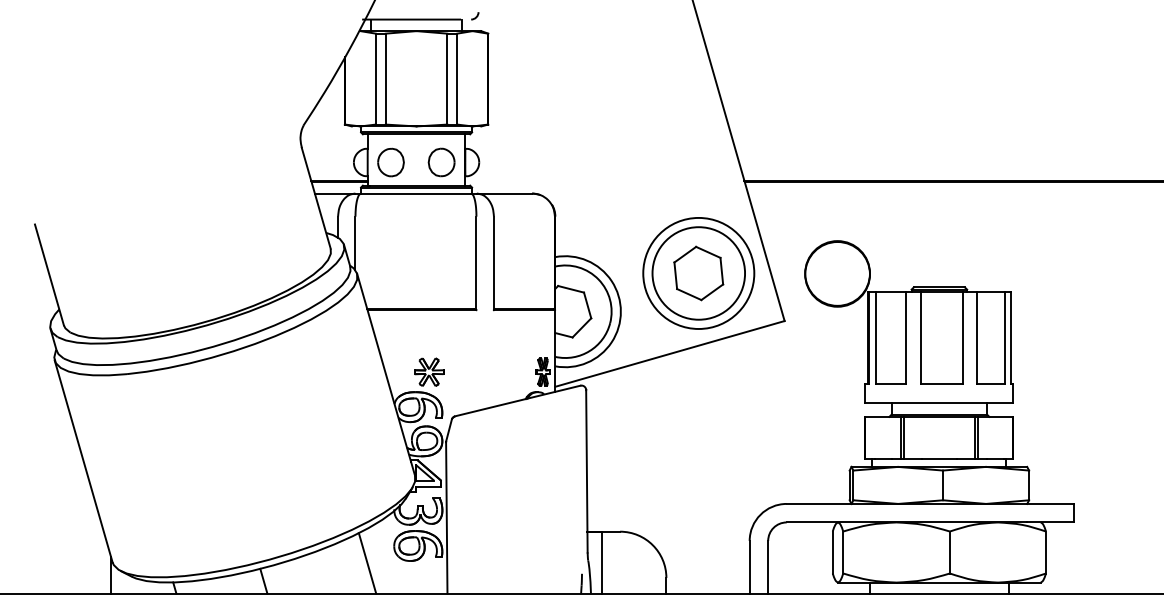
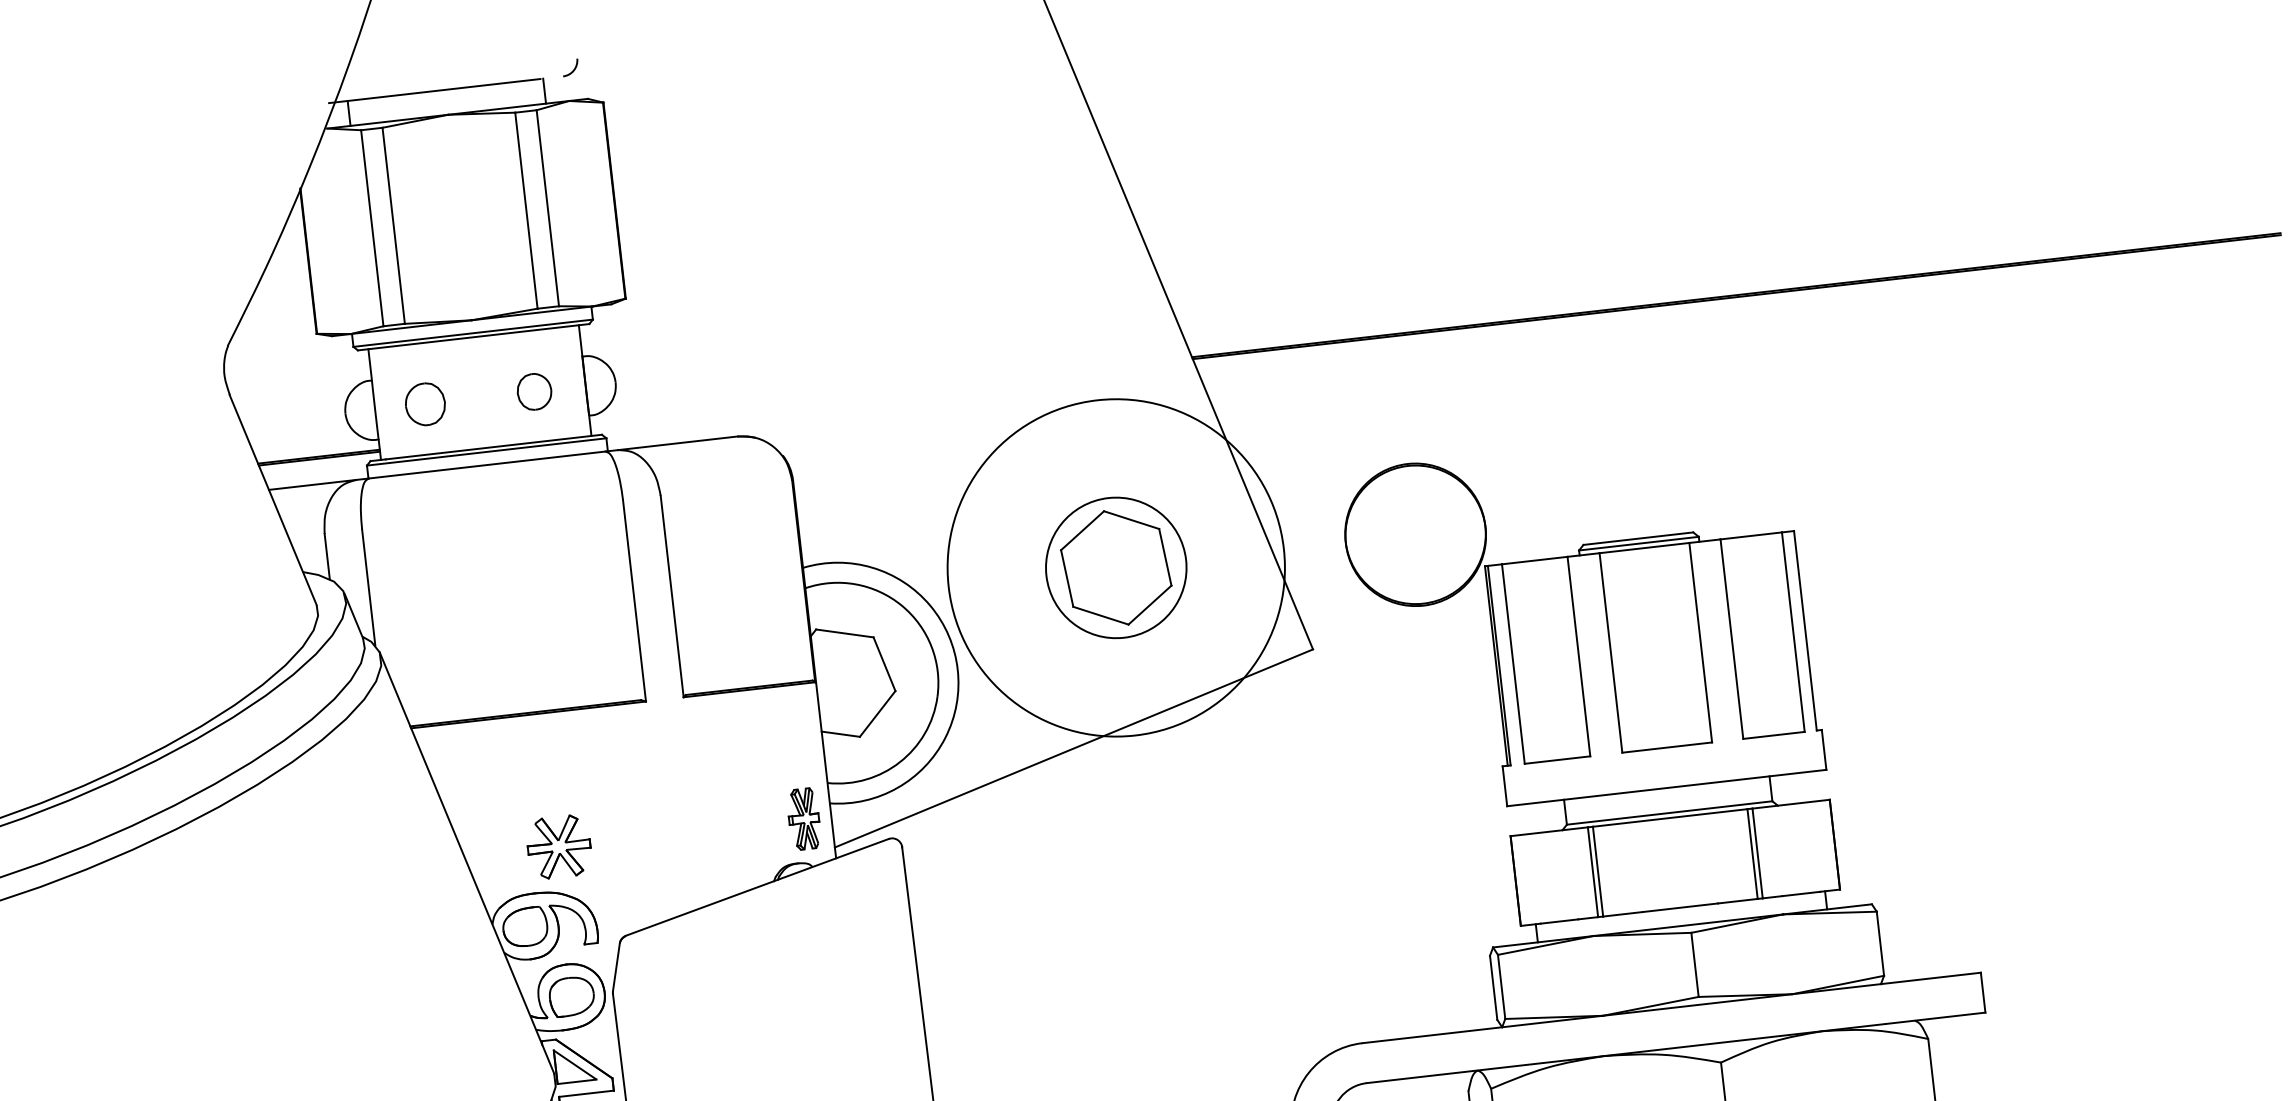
part: (390, 162) -> (424, 404), size x0.7
part: (441, 162) -> (534, 391), size x0.6
circle: (698, 272) -> (1115, 565), size x1.4
circle: (698, 273) -> (1115, 568), size x0.7

